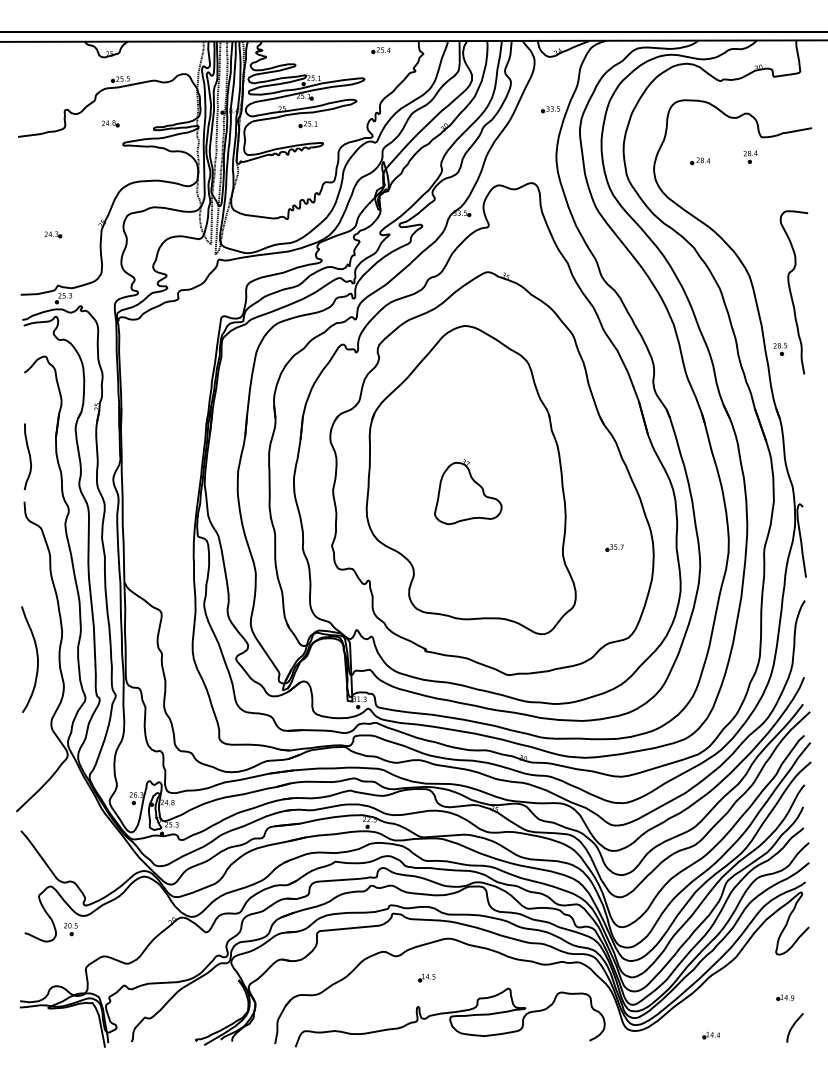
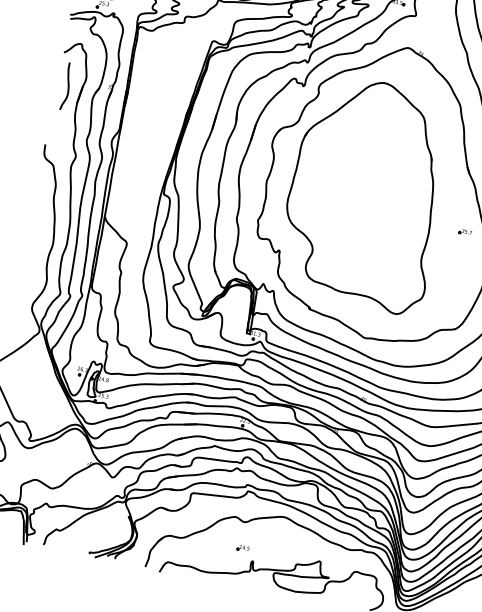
curve: (29, 456) -> (68, 86), moved
part: (468, 492) -> (362, 202), removed
part: (614, 547) -> (465, 231), moved
curve: (36, 657) -> (31, 257), removed
part: (70, 929) -> (16, 455), removed
part: (426, 977) -> (242, 547), moved

